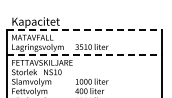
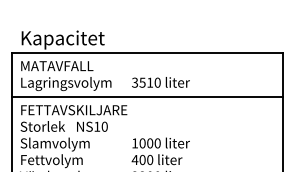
line: (84, 30) -> (147, 53), dashed -> solid
line: (84, 55) -> (147, 97), dashed -> solid

